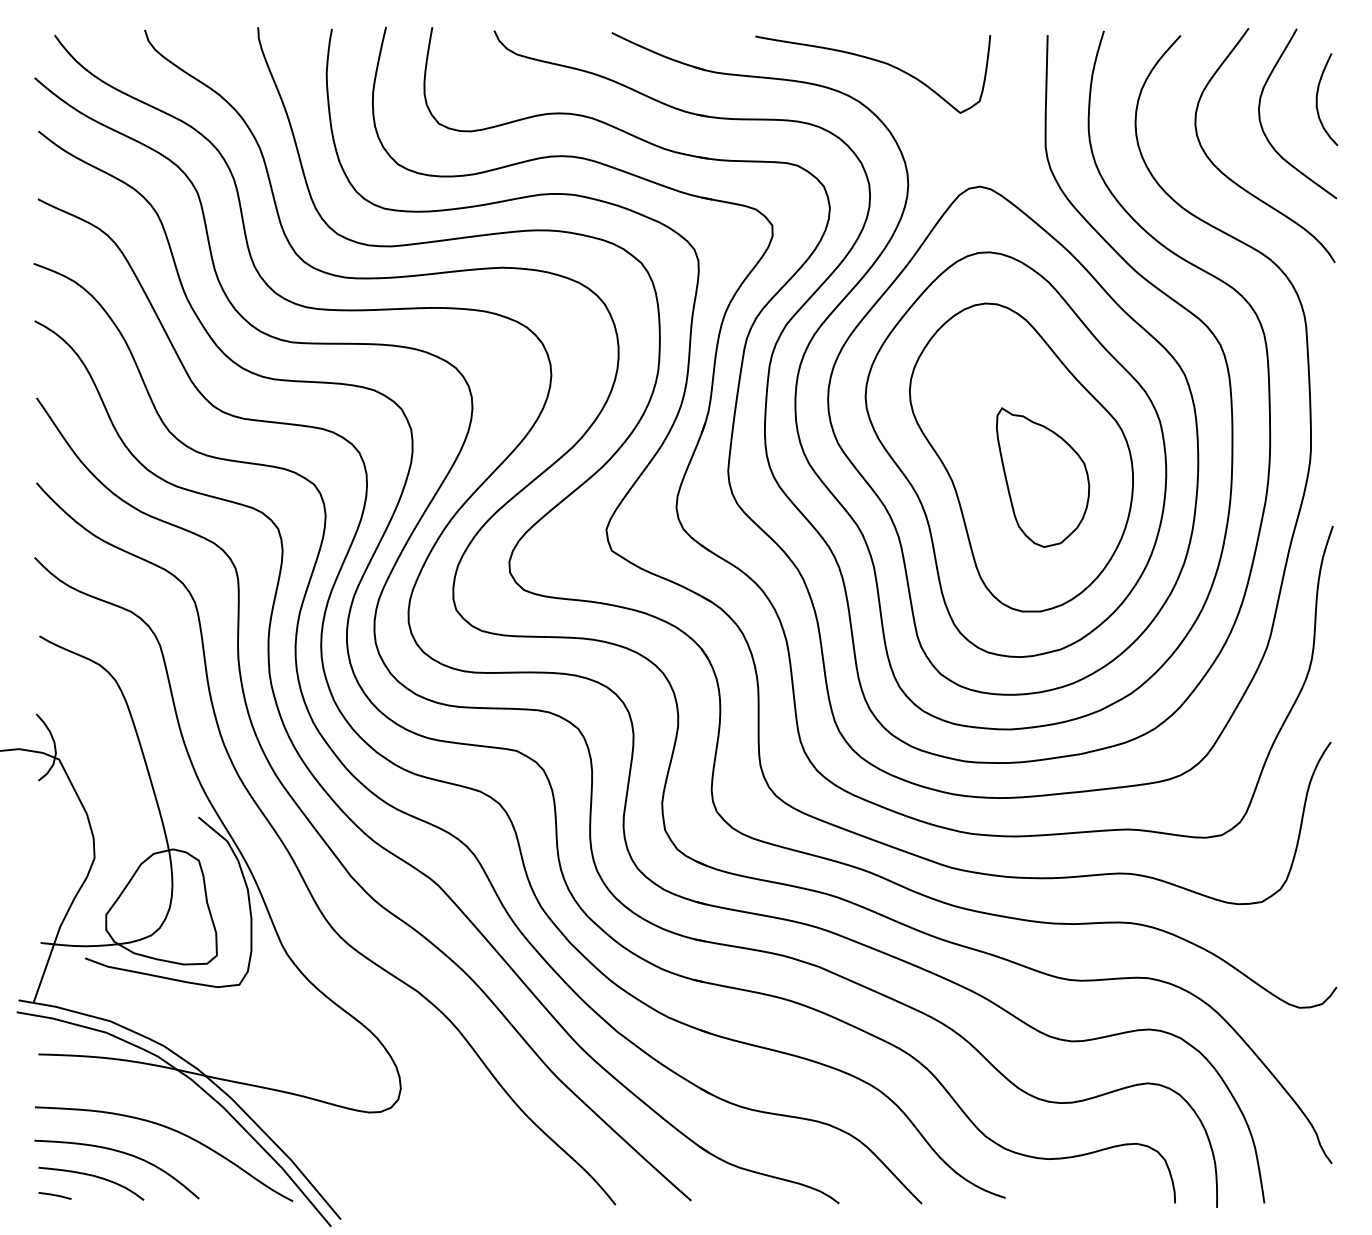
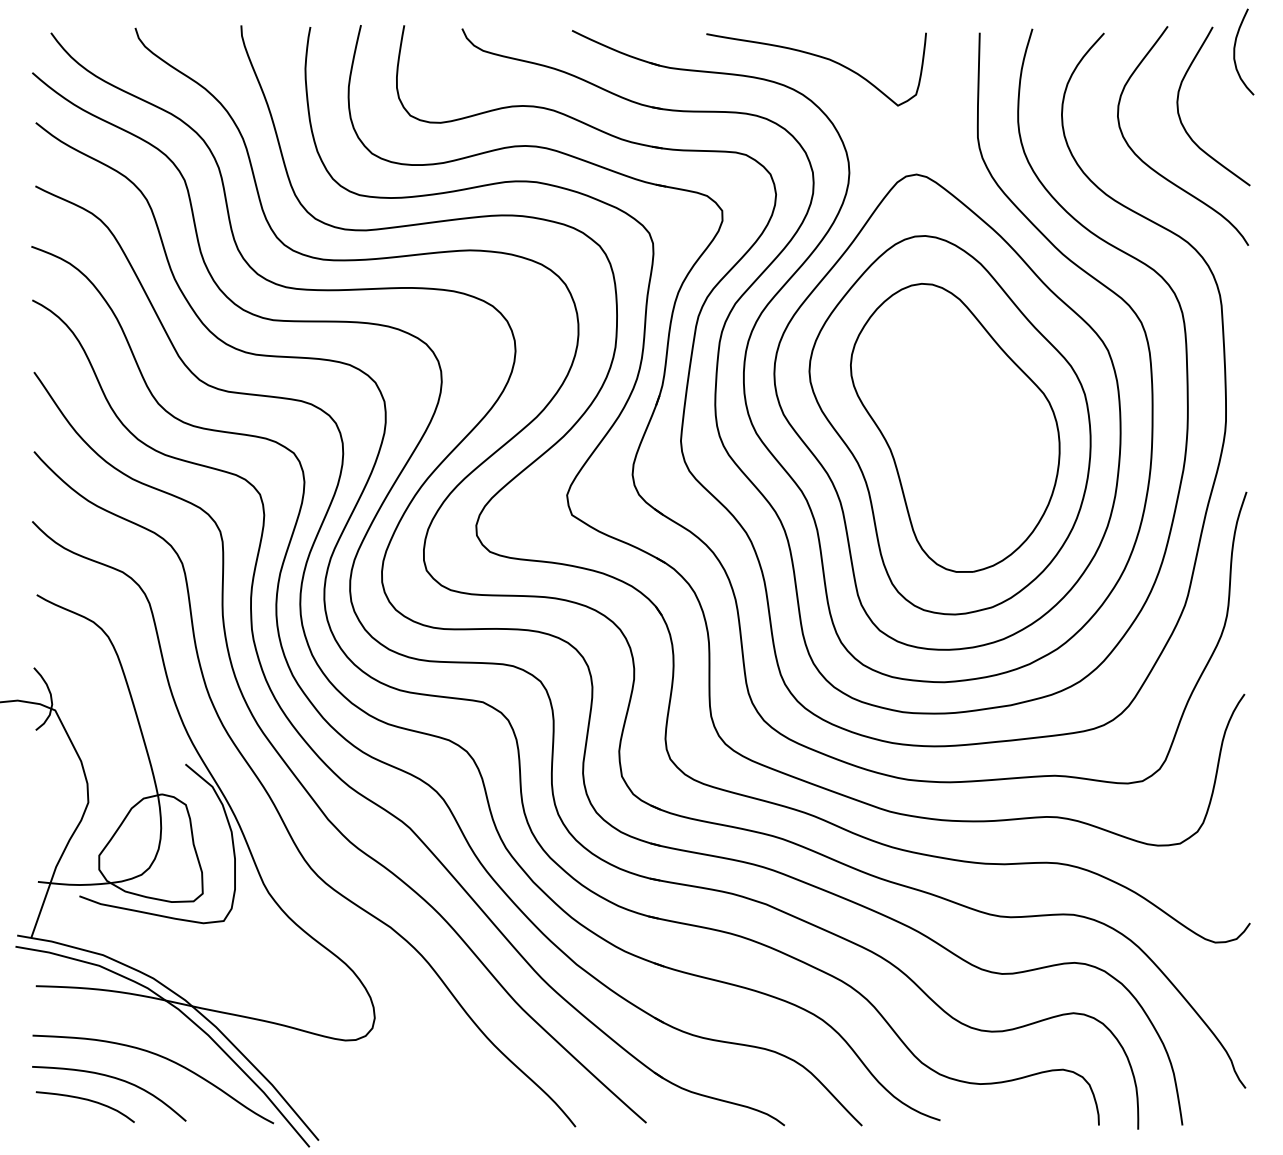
curve: (1317, 99) -> (1234, 51), moved
part: (1043, 477) -> (975, 446), removed
line: (54, 1195) -> (50, 1118), removed

